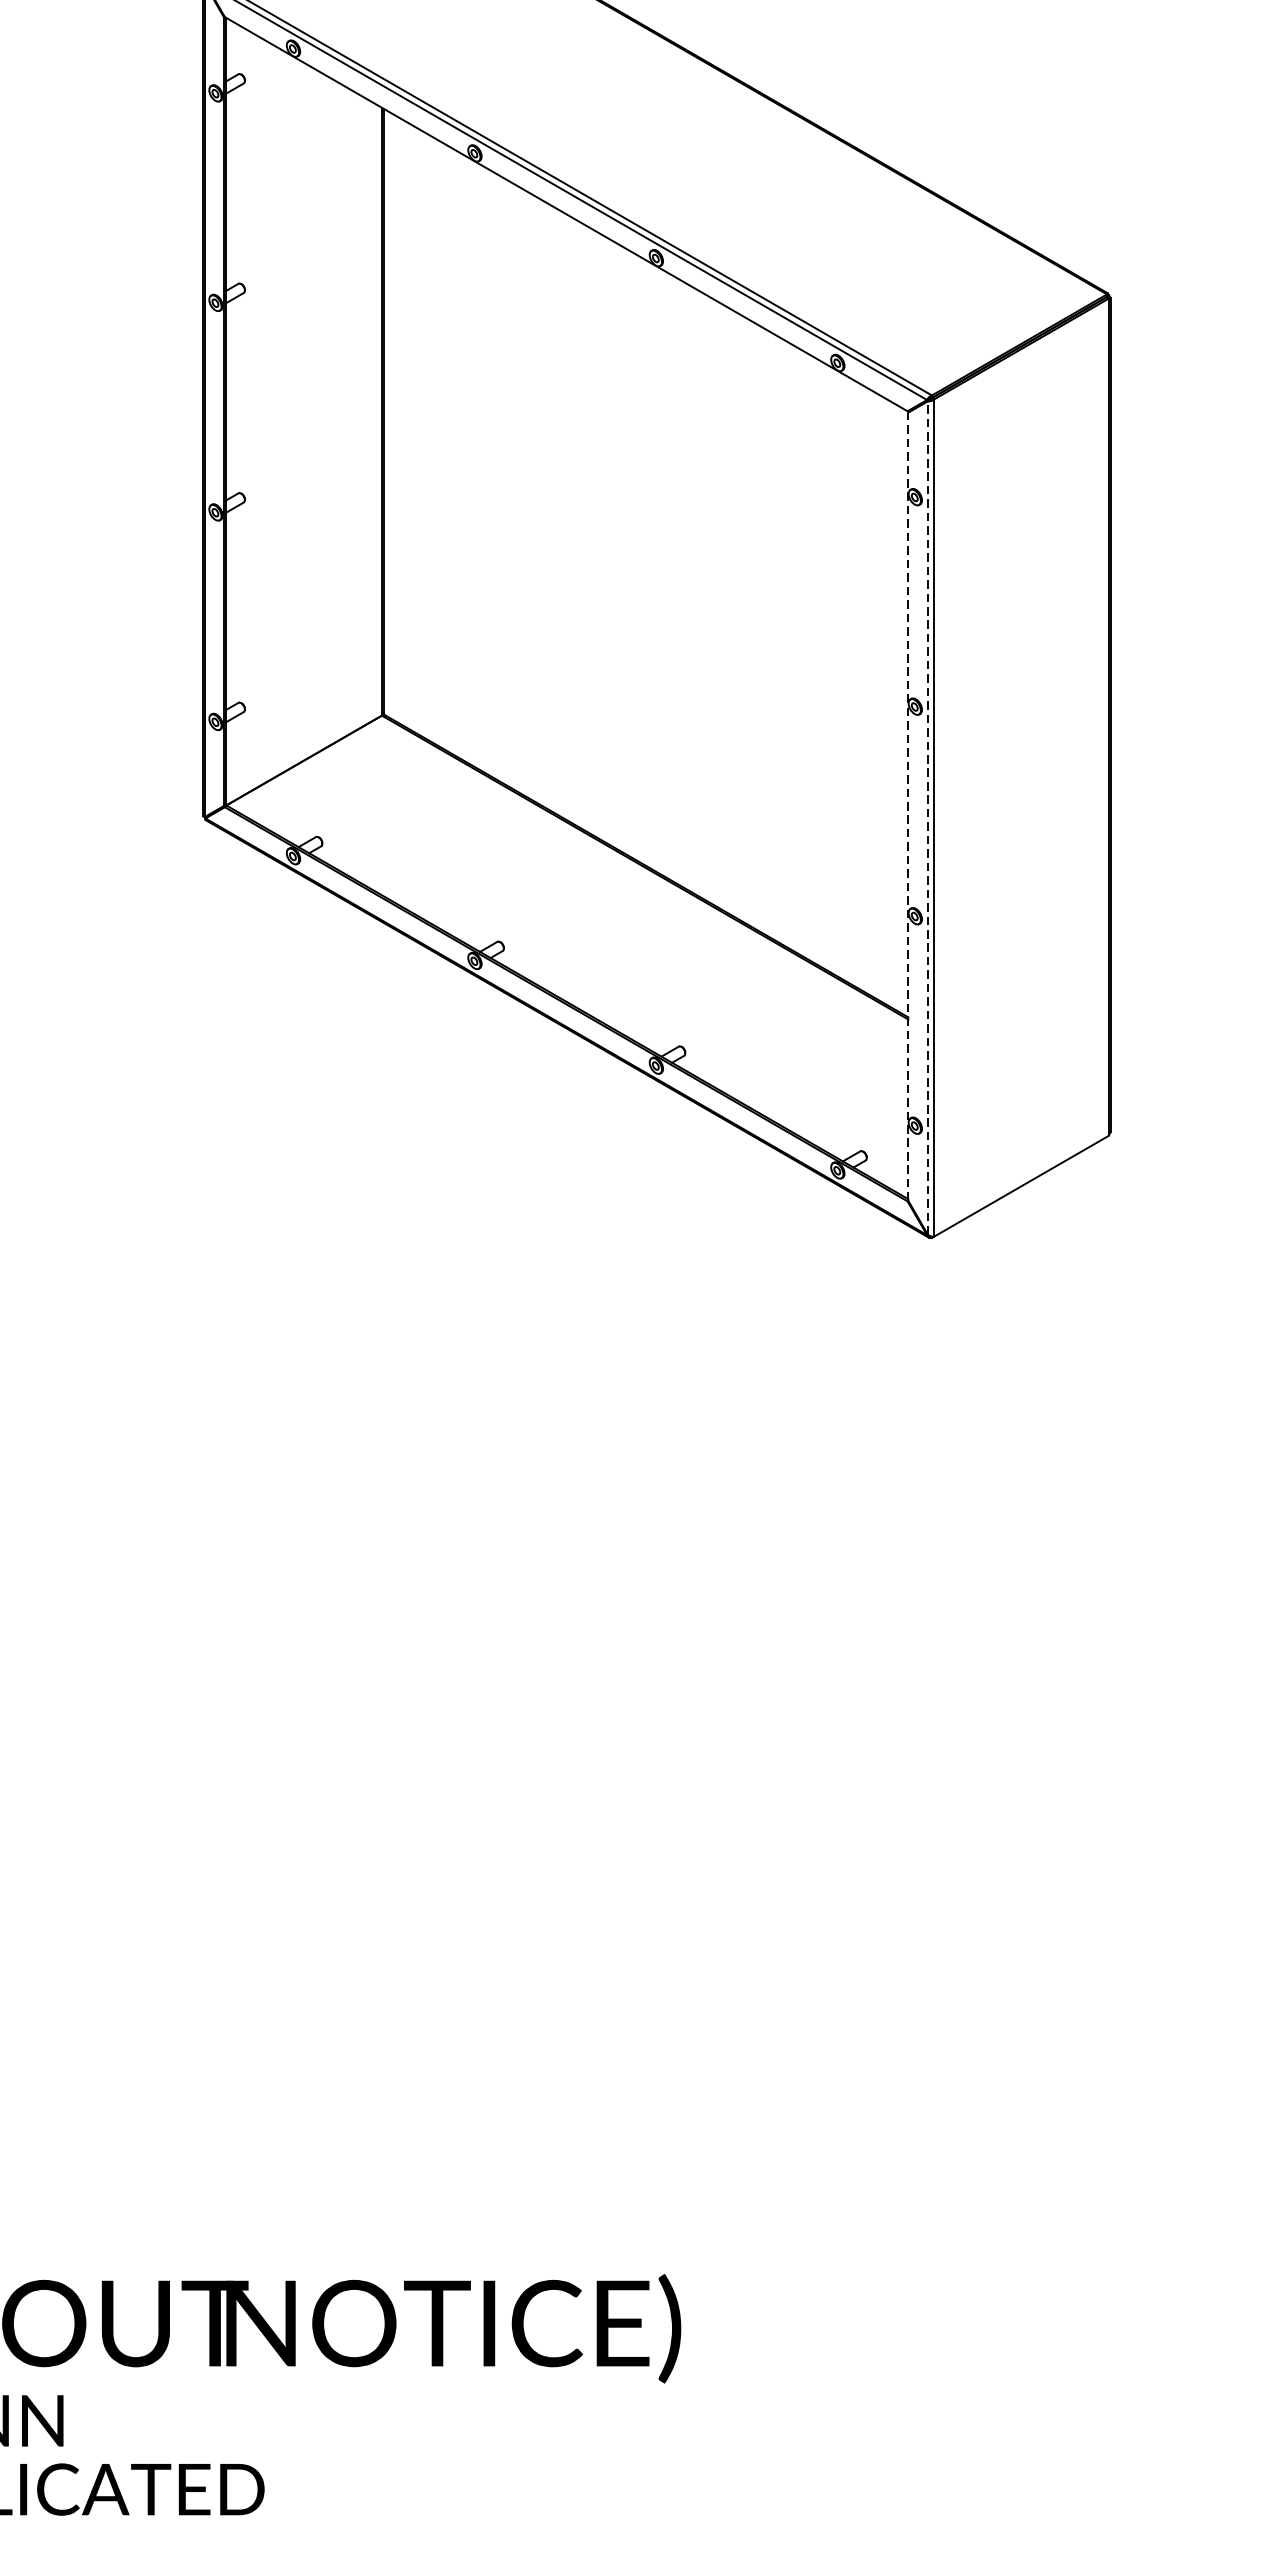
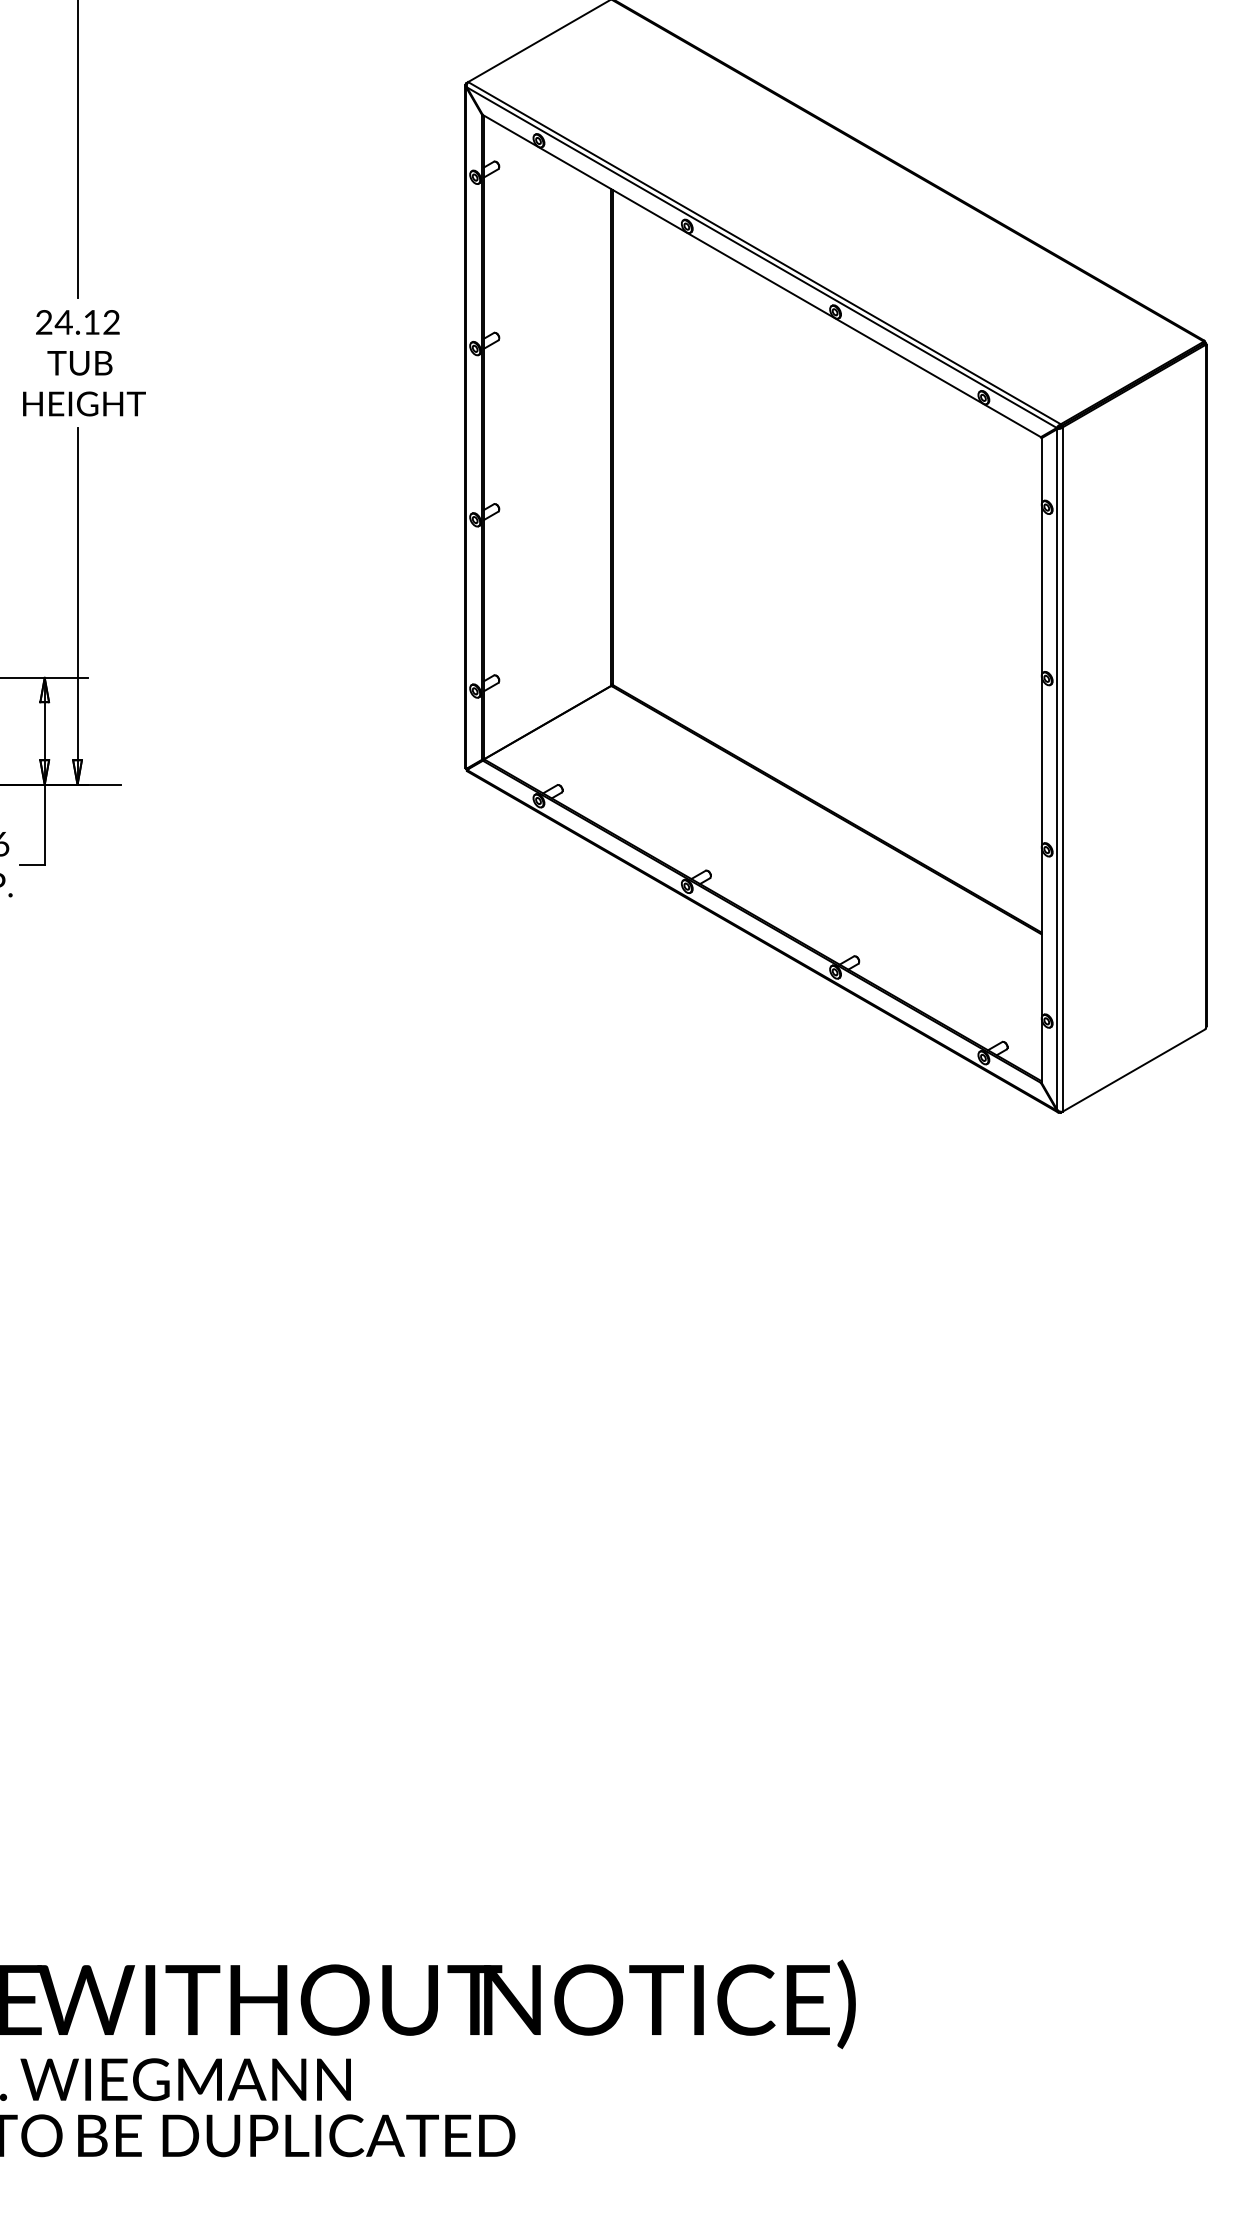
line: (908, 805) -> (1041, 759), dashed -> solid
line: (927, 817) -> (1057, 769), dashed -> solid

